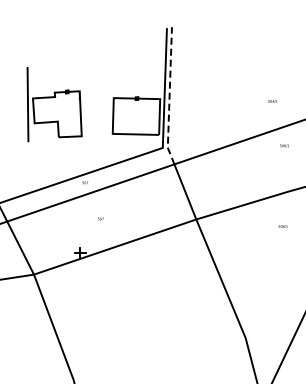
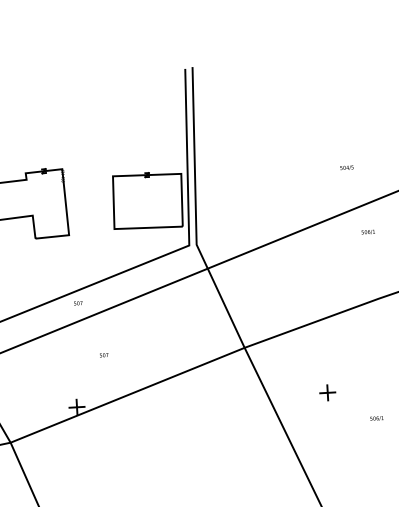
line: (169, 96) -> (194, 169), dashed -> solid
text: (282, 226) -> (375, 418), moved
part: (250, 252) -> (327, 391), added

